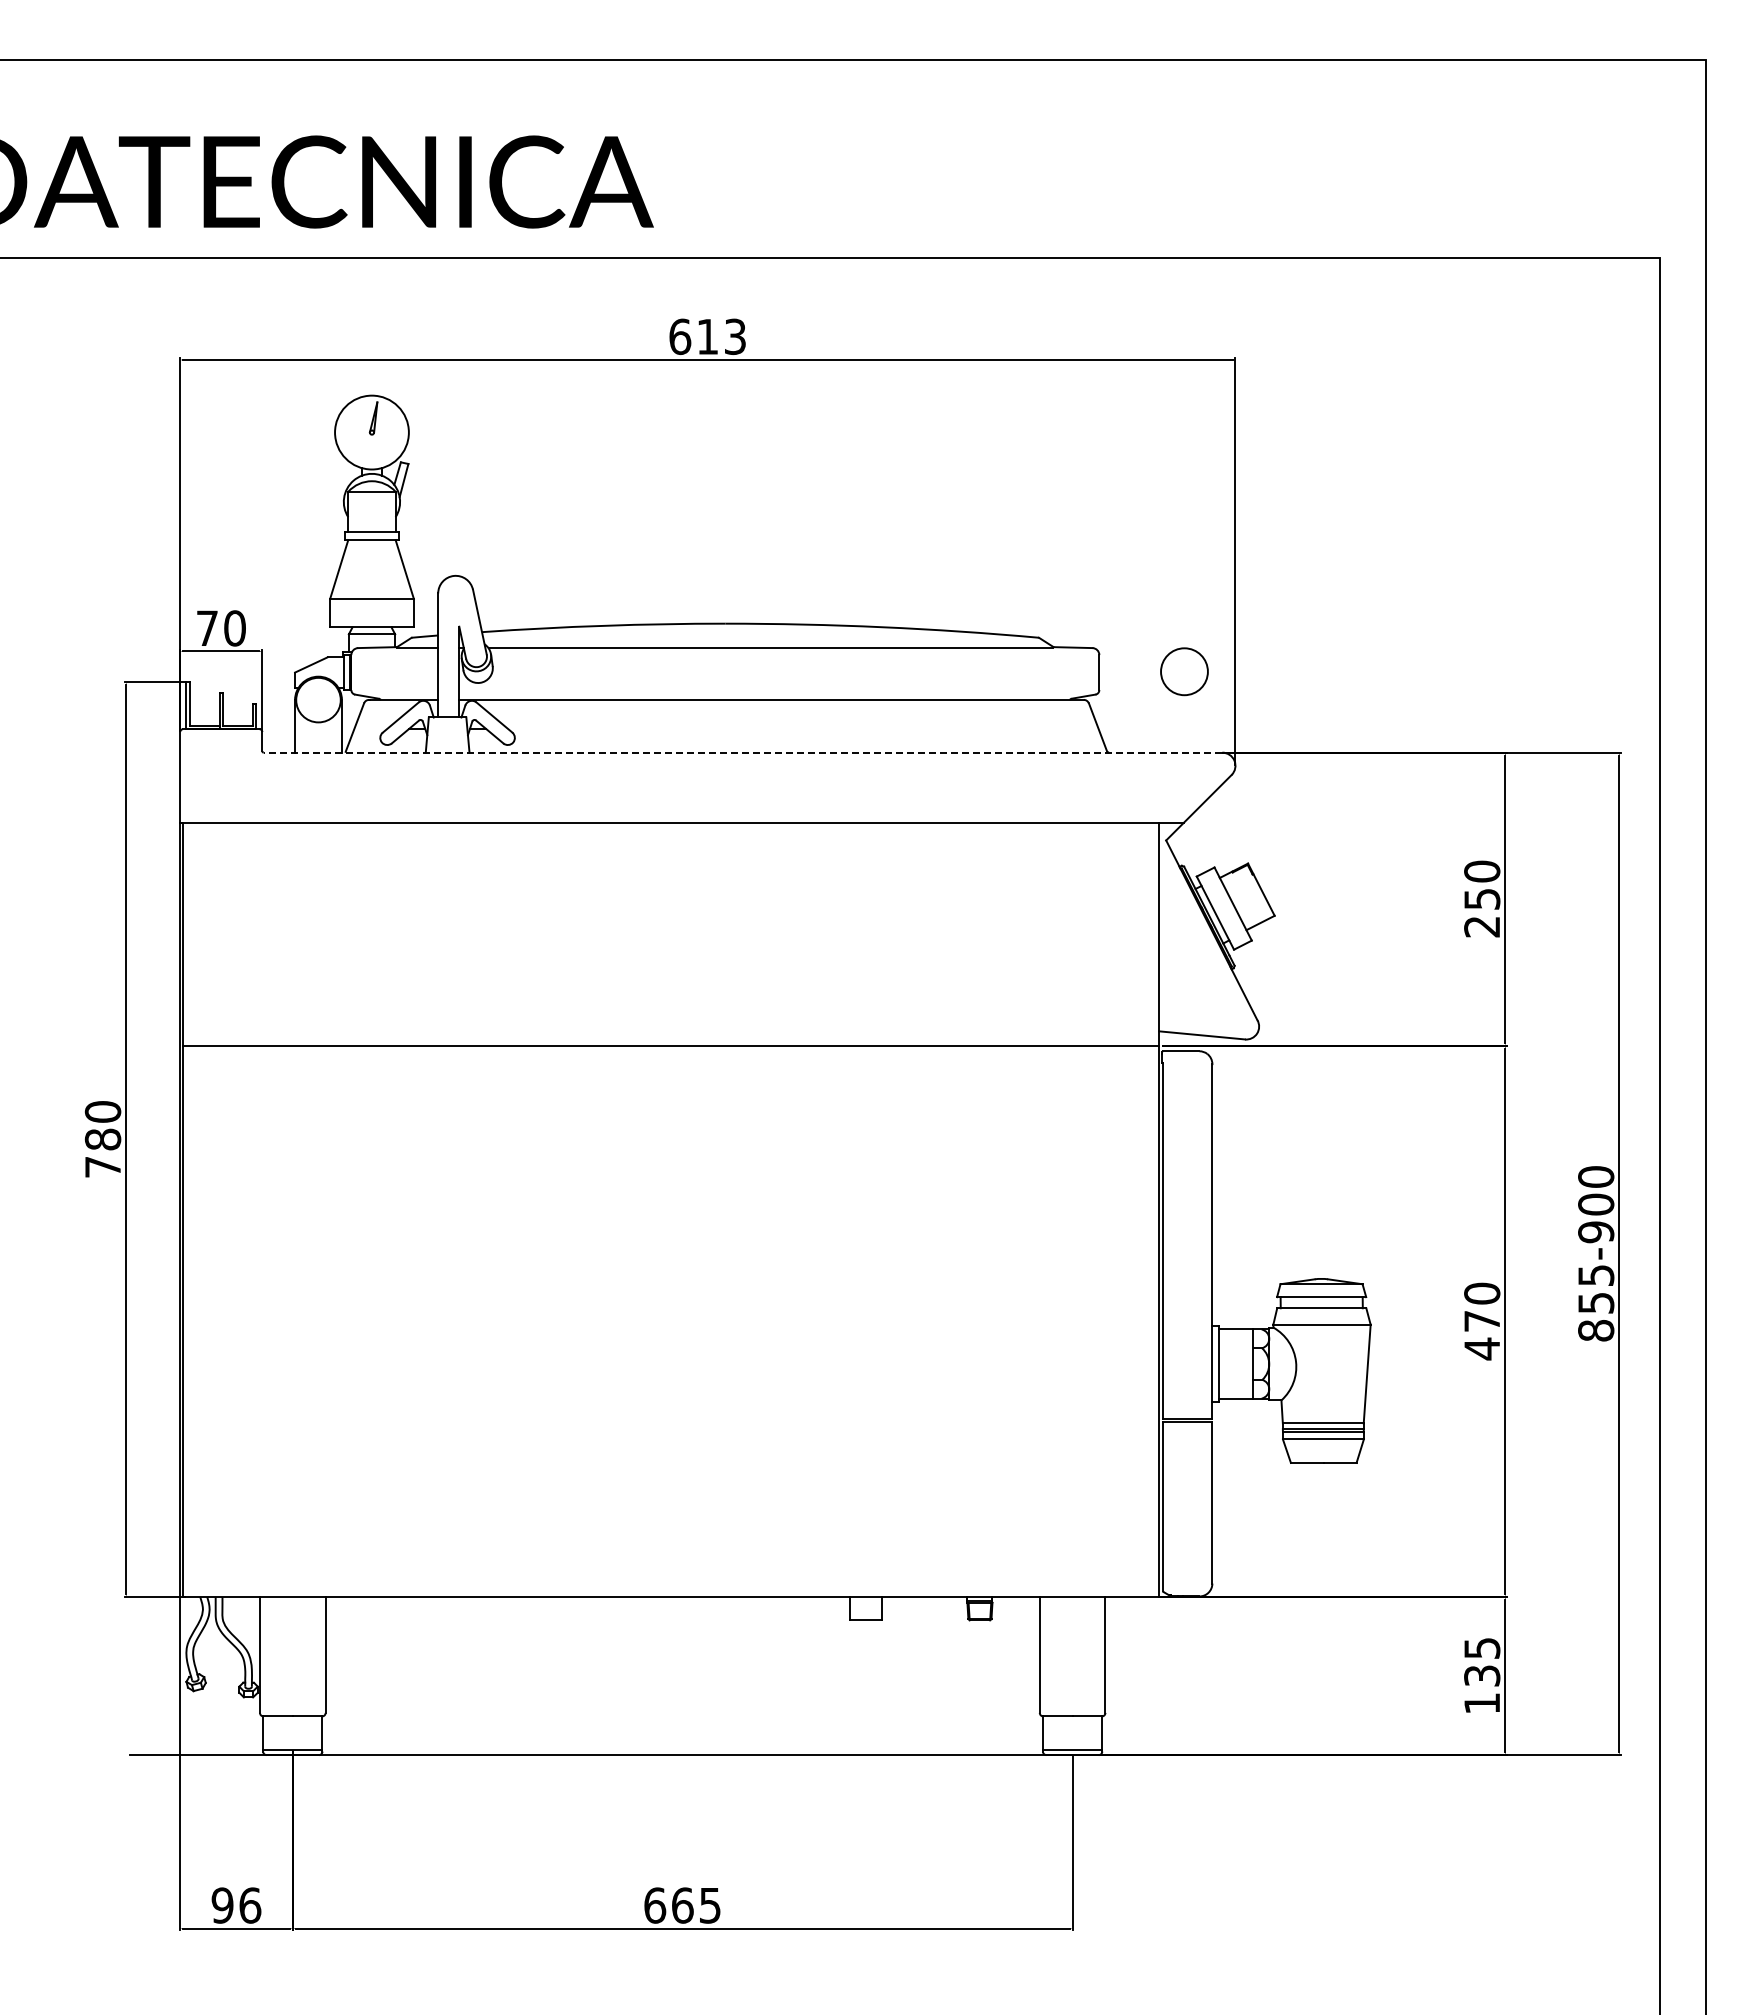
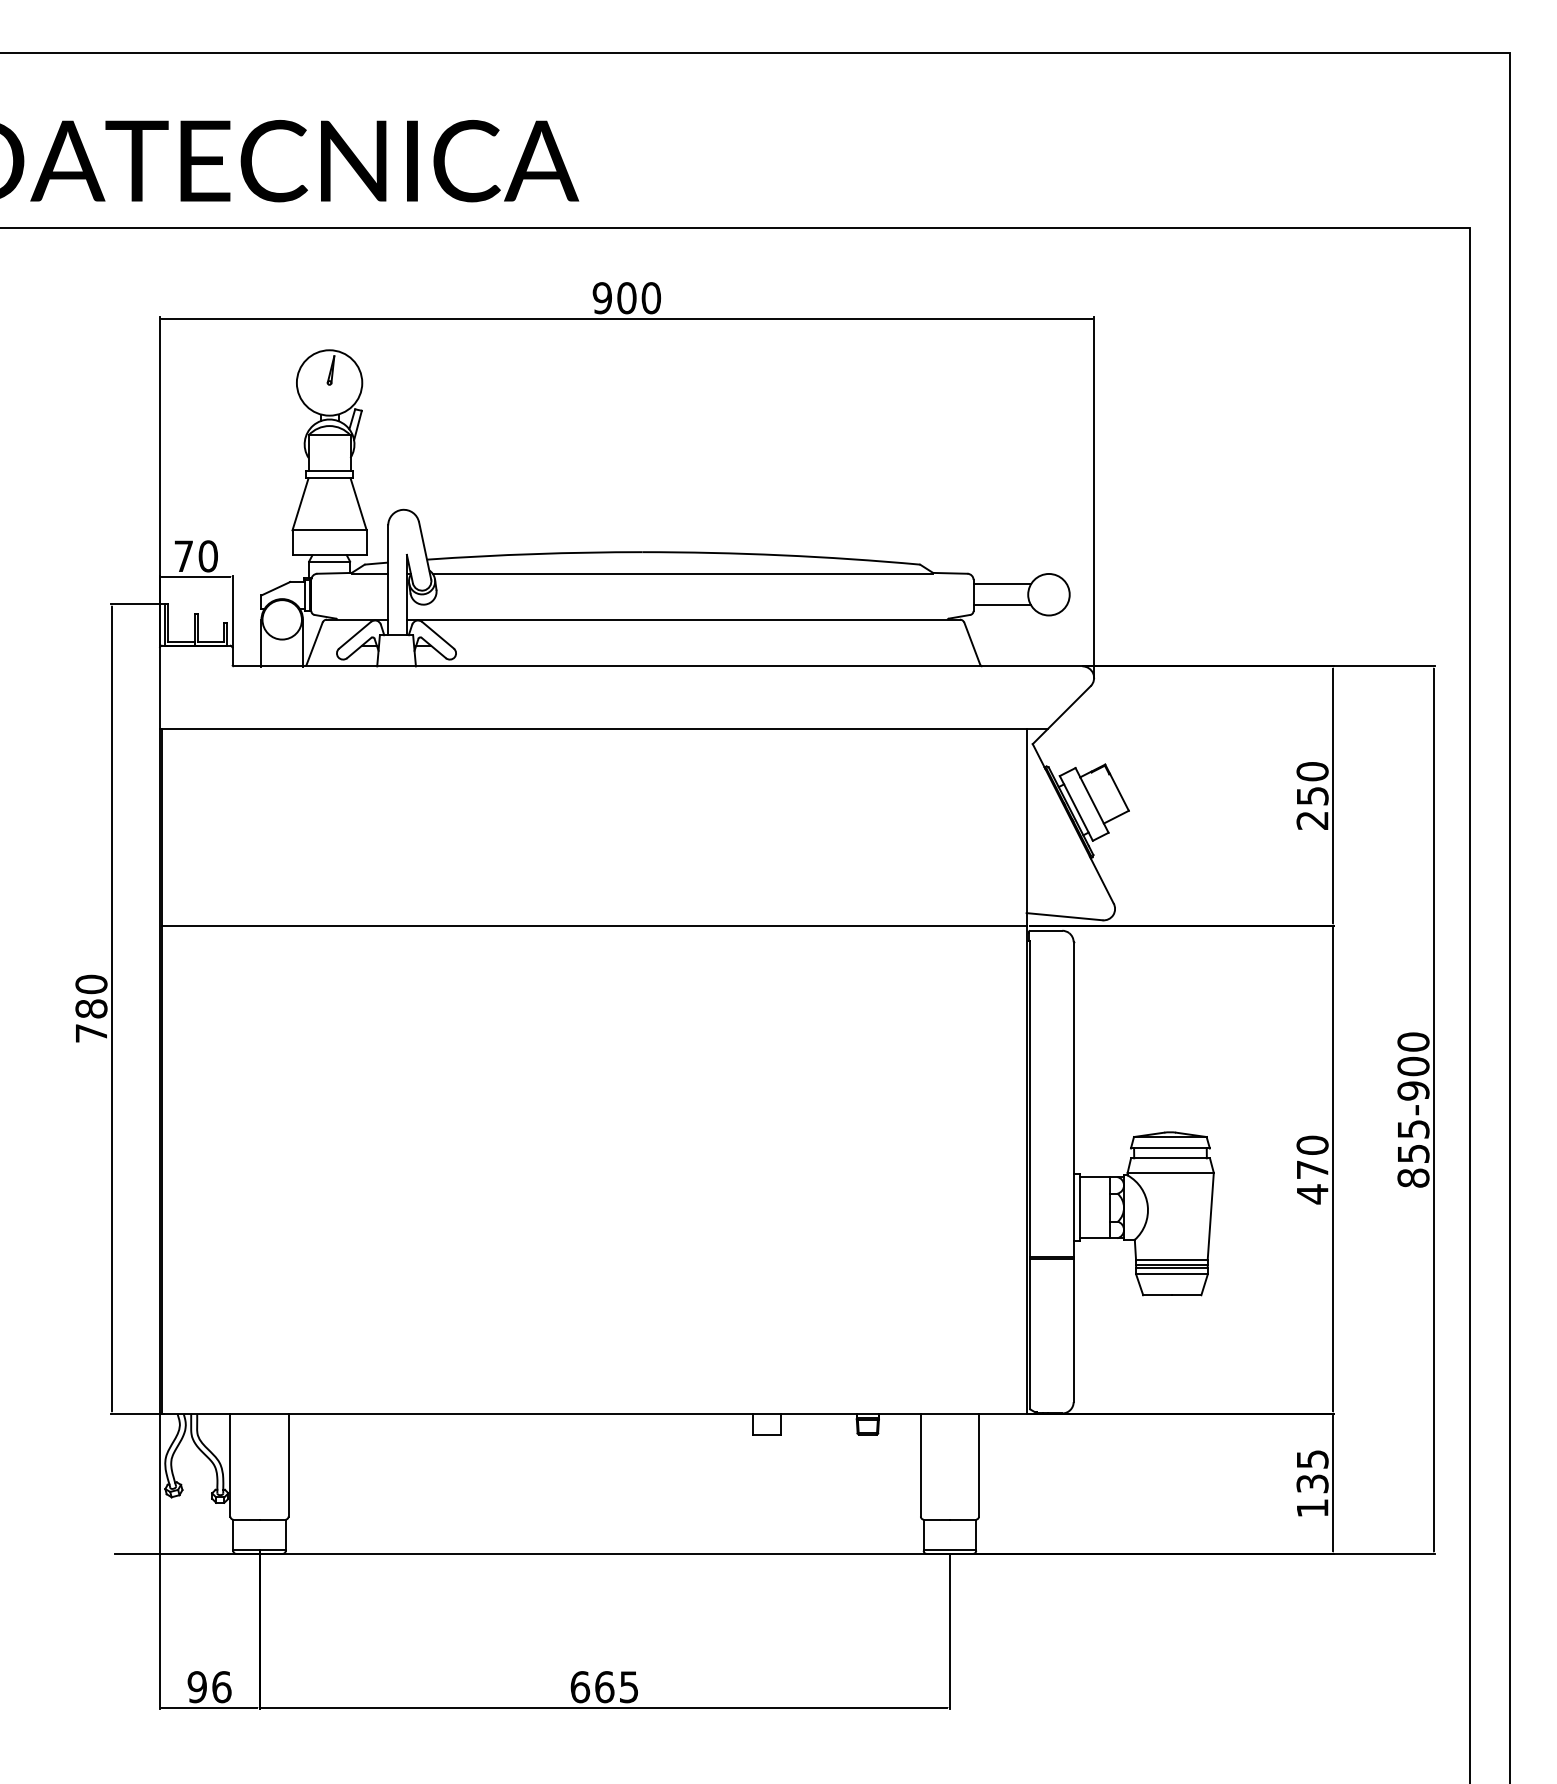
text: (707, 336) -> (626, 297), 613 -> 900
line: (1131, 660) -> (1002, 584), added
line: (1131, 683) -> (1002, 605), added
line: (742, 752) -> (657, 666), dashed -> solid

